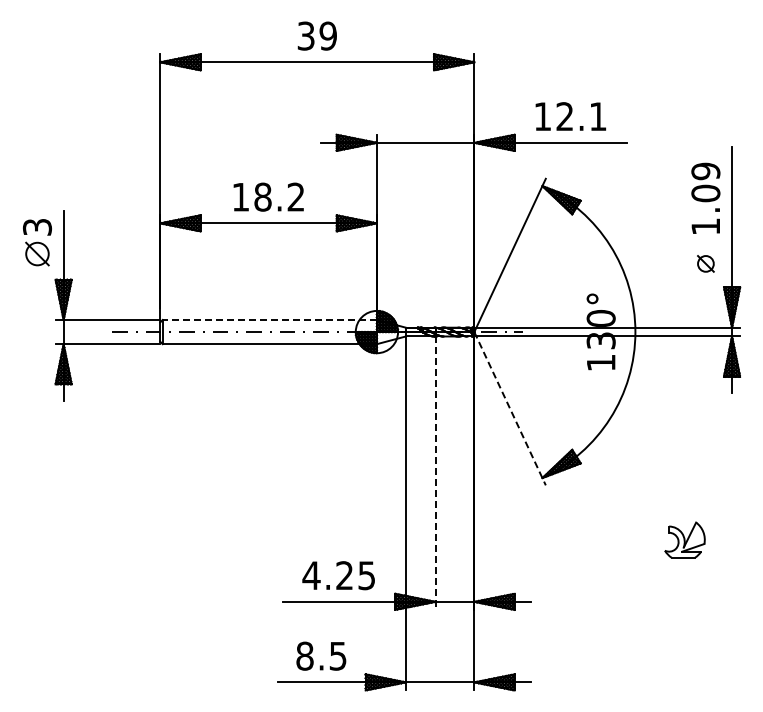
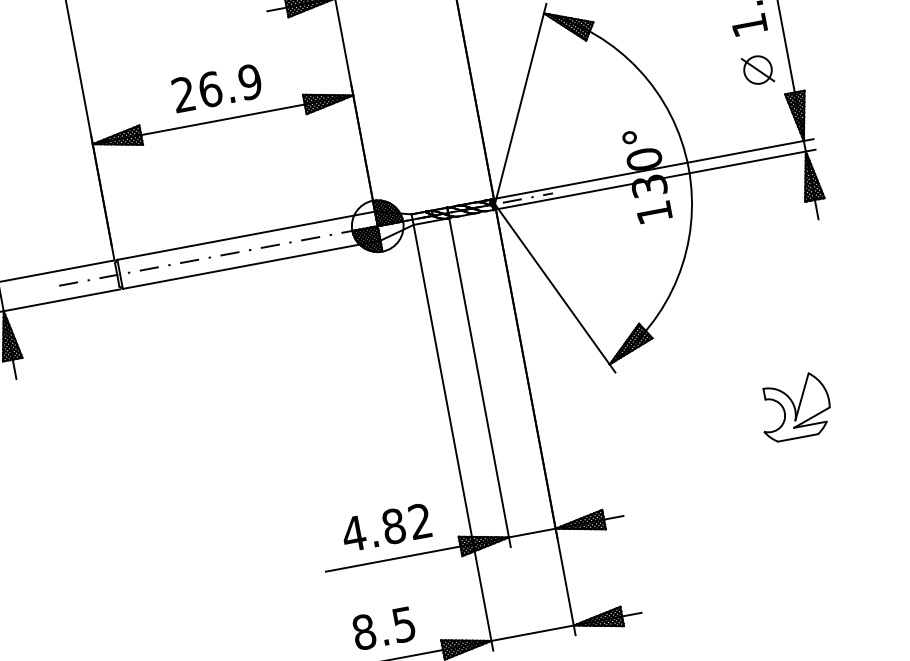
text: (268, 196) -> (216, 87), 18.2 -> 26.9
part: (705, 263) -> (757, 69), size x1.43
line: (269, 320) -> (245, 236), dashed -> solid
line: (510, 408) -> (555, 288), dashed -> solid
line: (435, 473) -> (480, 383), dashed -> solid
part: (684, 539) -> (794, 406), size x1.43
text: (355, 575) -> (406, 523), 4.25 -> 4.82

